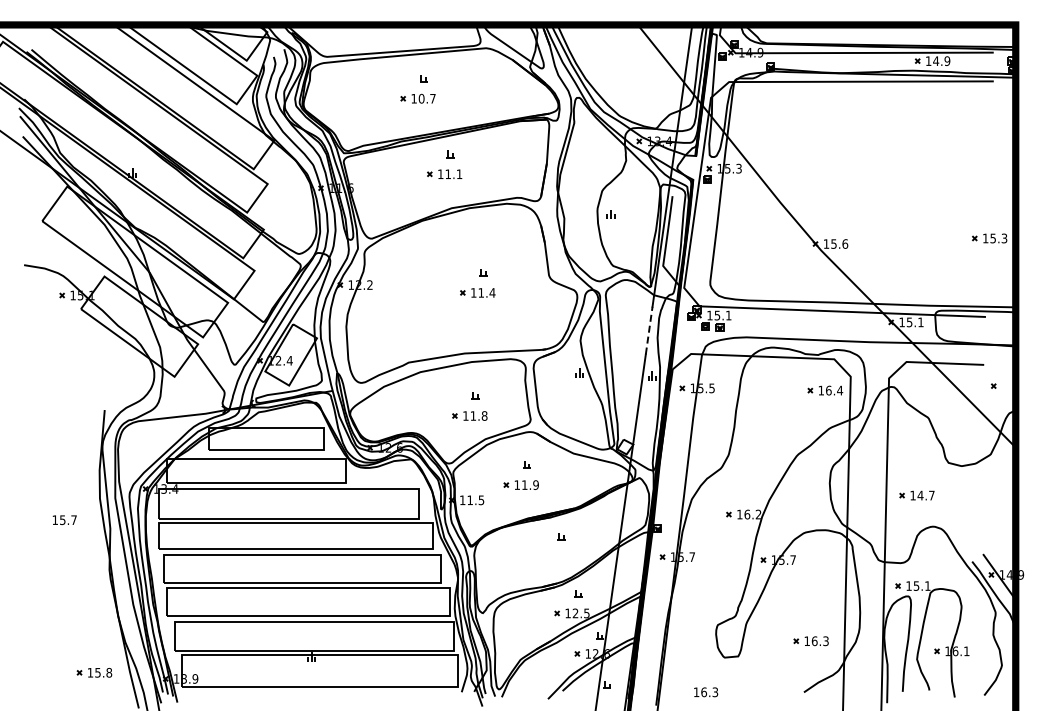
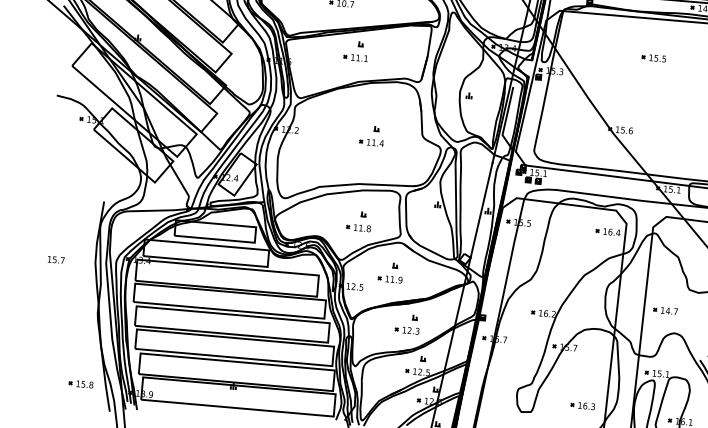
part: (868, 137) -> (653, 57), added
line: (649, 330) -> (489, 179), dashed -> solid
text: (469, 499) -> (353, 286), 11.5 -> 12.5
text: (64, 520) -> (56, 260), moved
part: (551, 555) -> (406, 330), added

